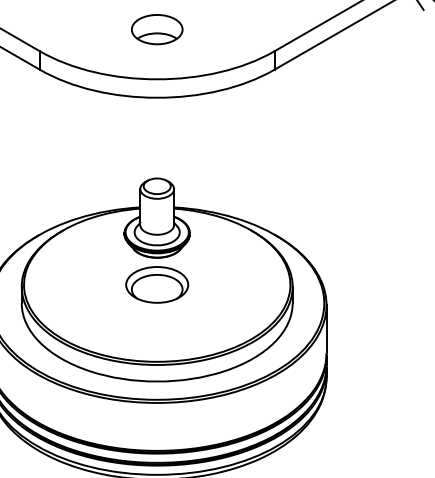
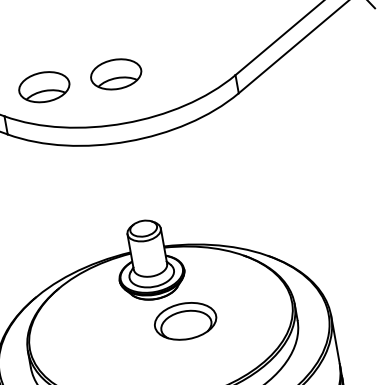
part: (84, 29) -> (44, 87), added
part: (157, 284) -> (185, 320), moved

